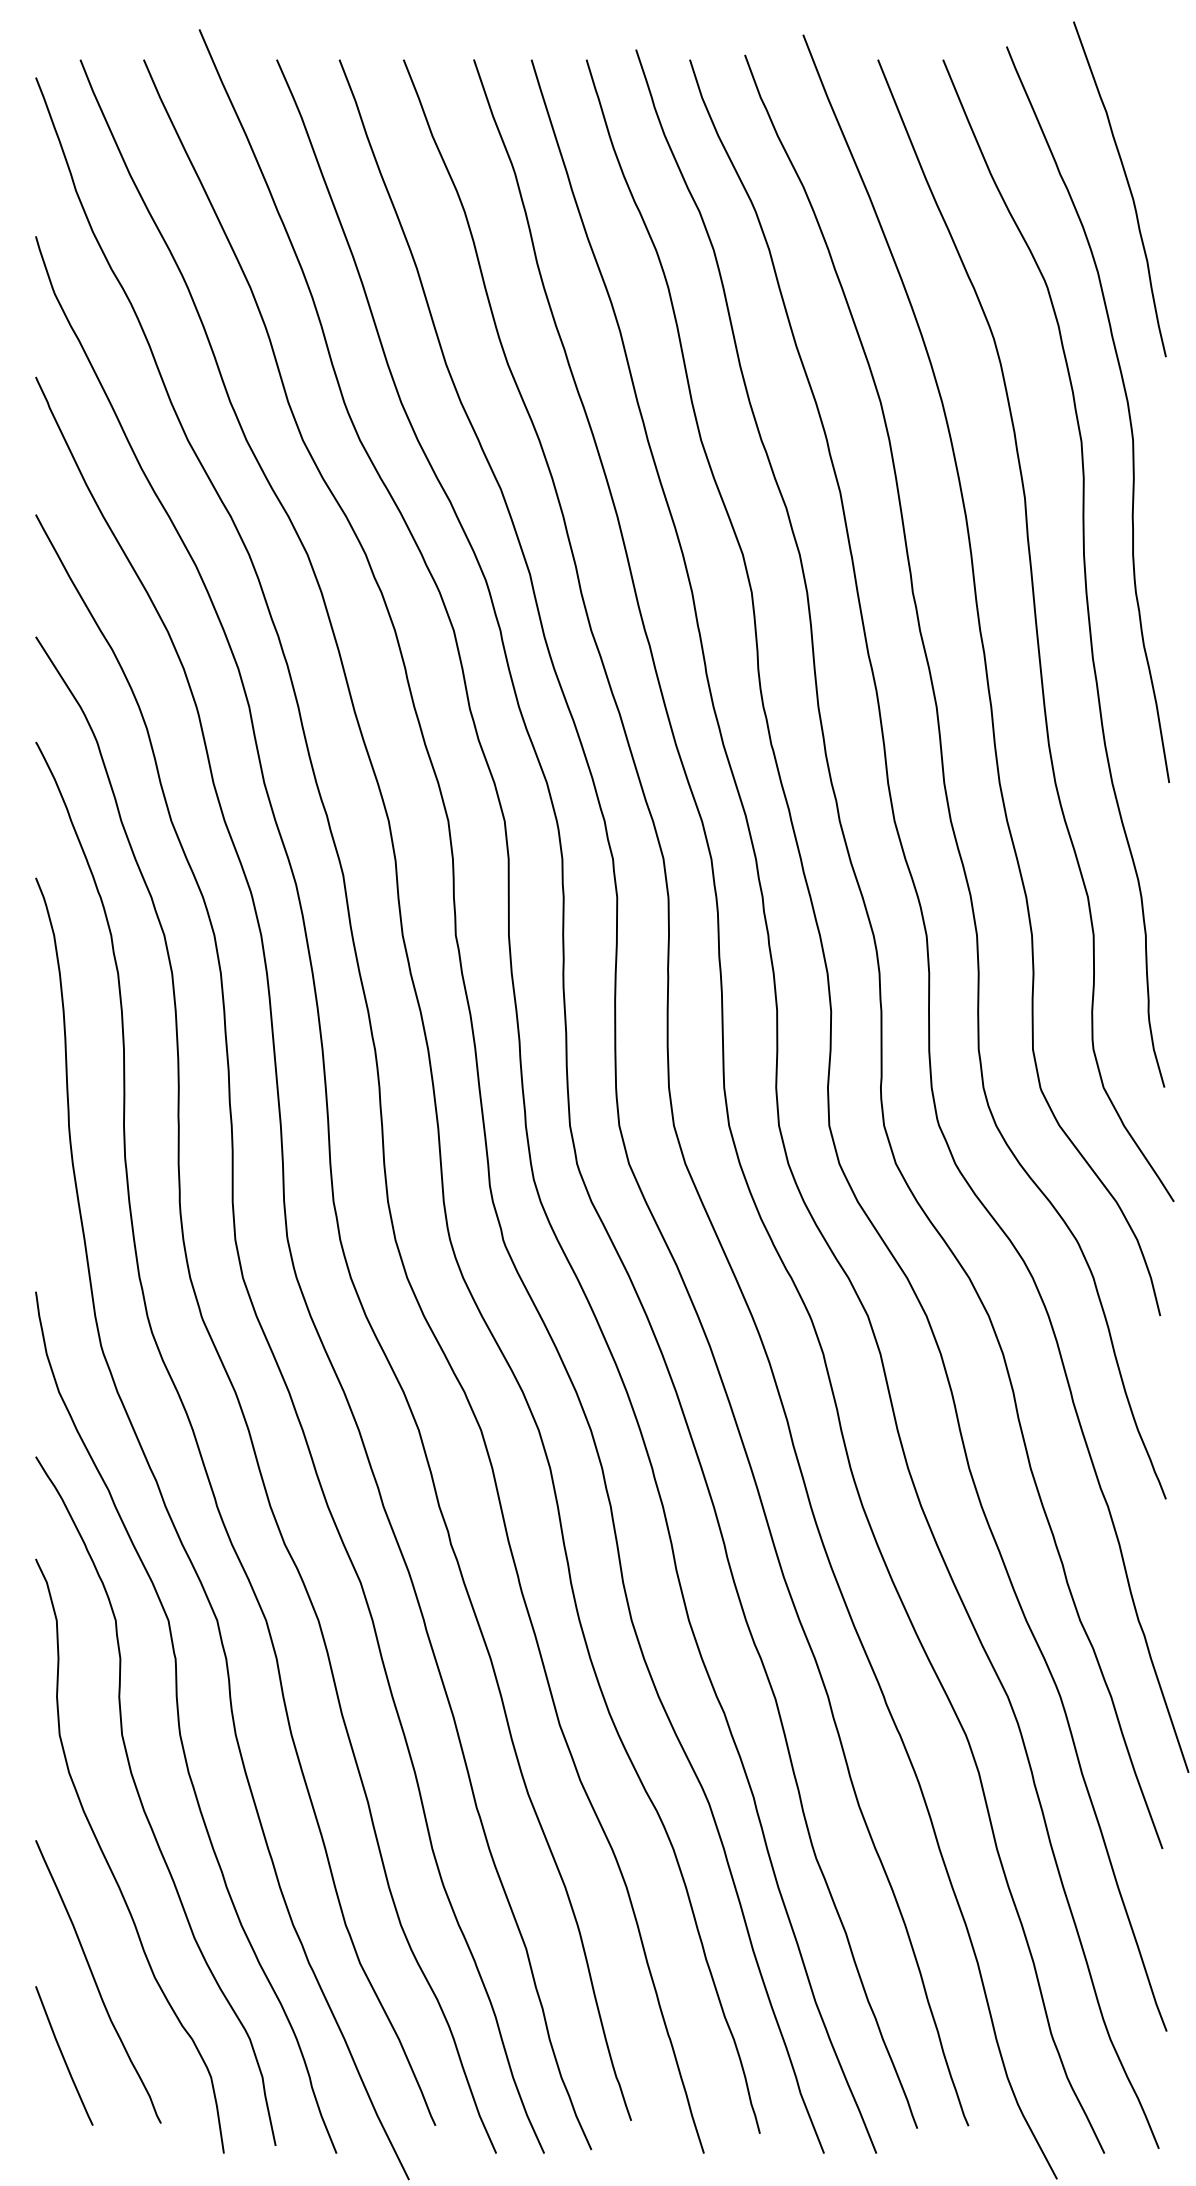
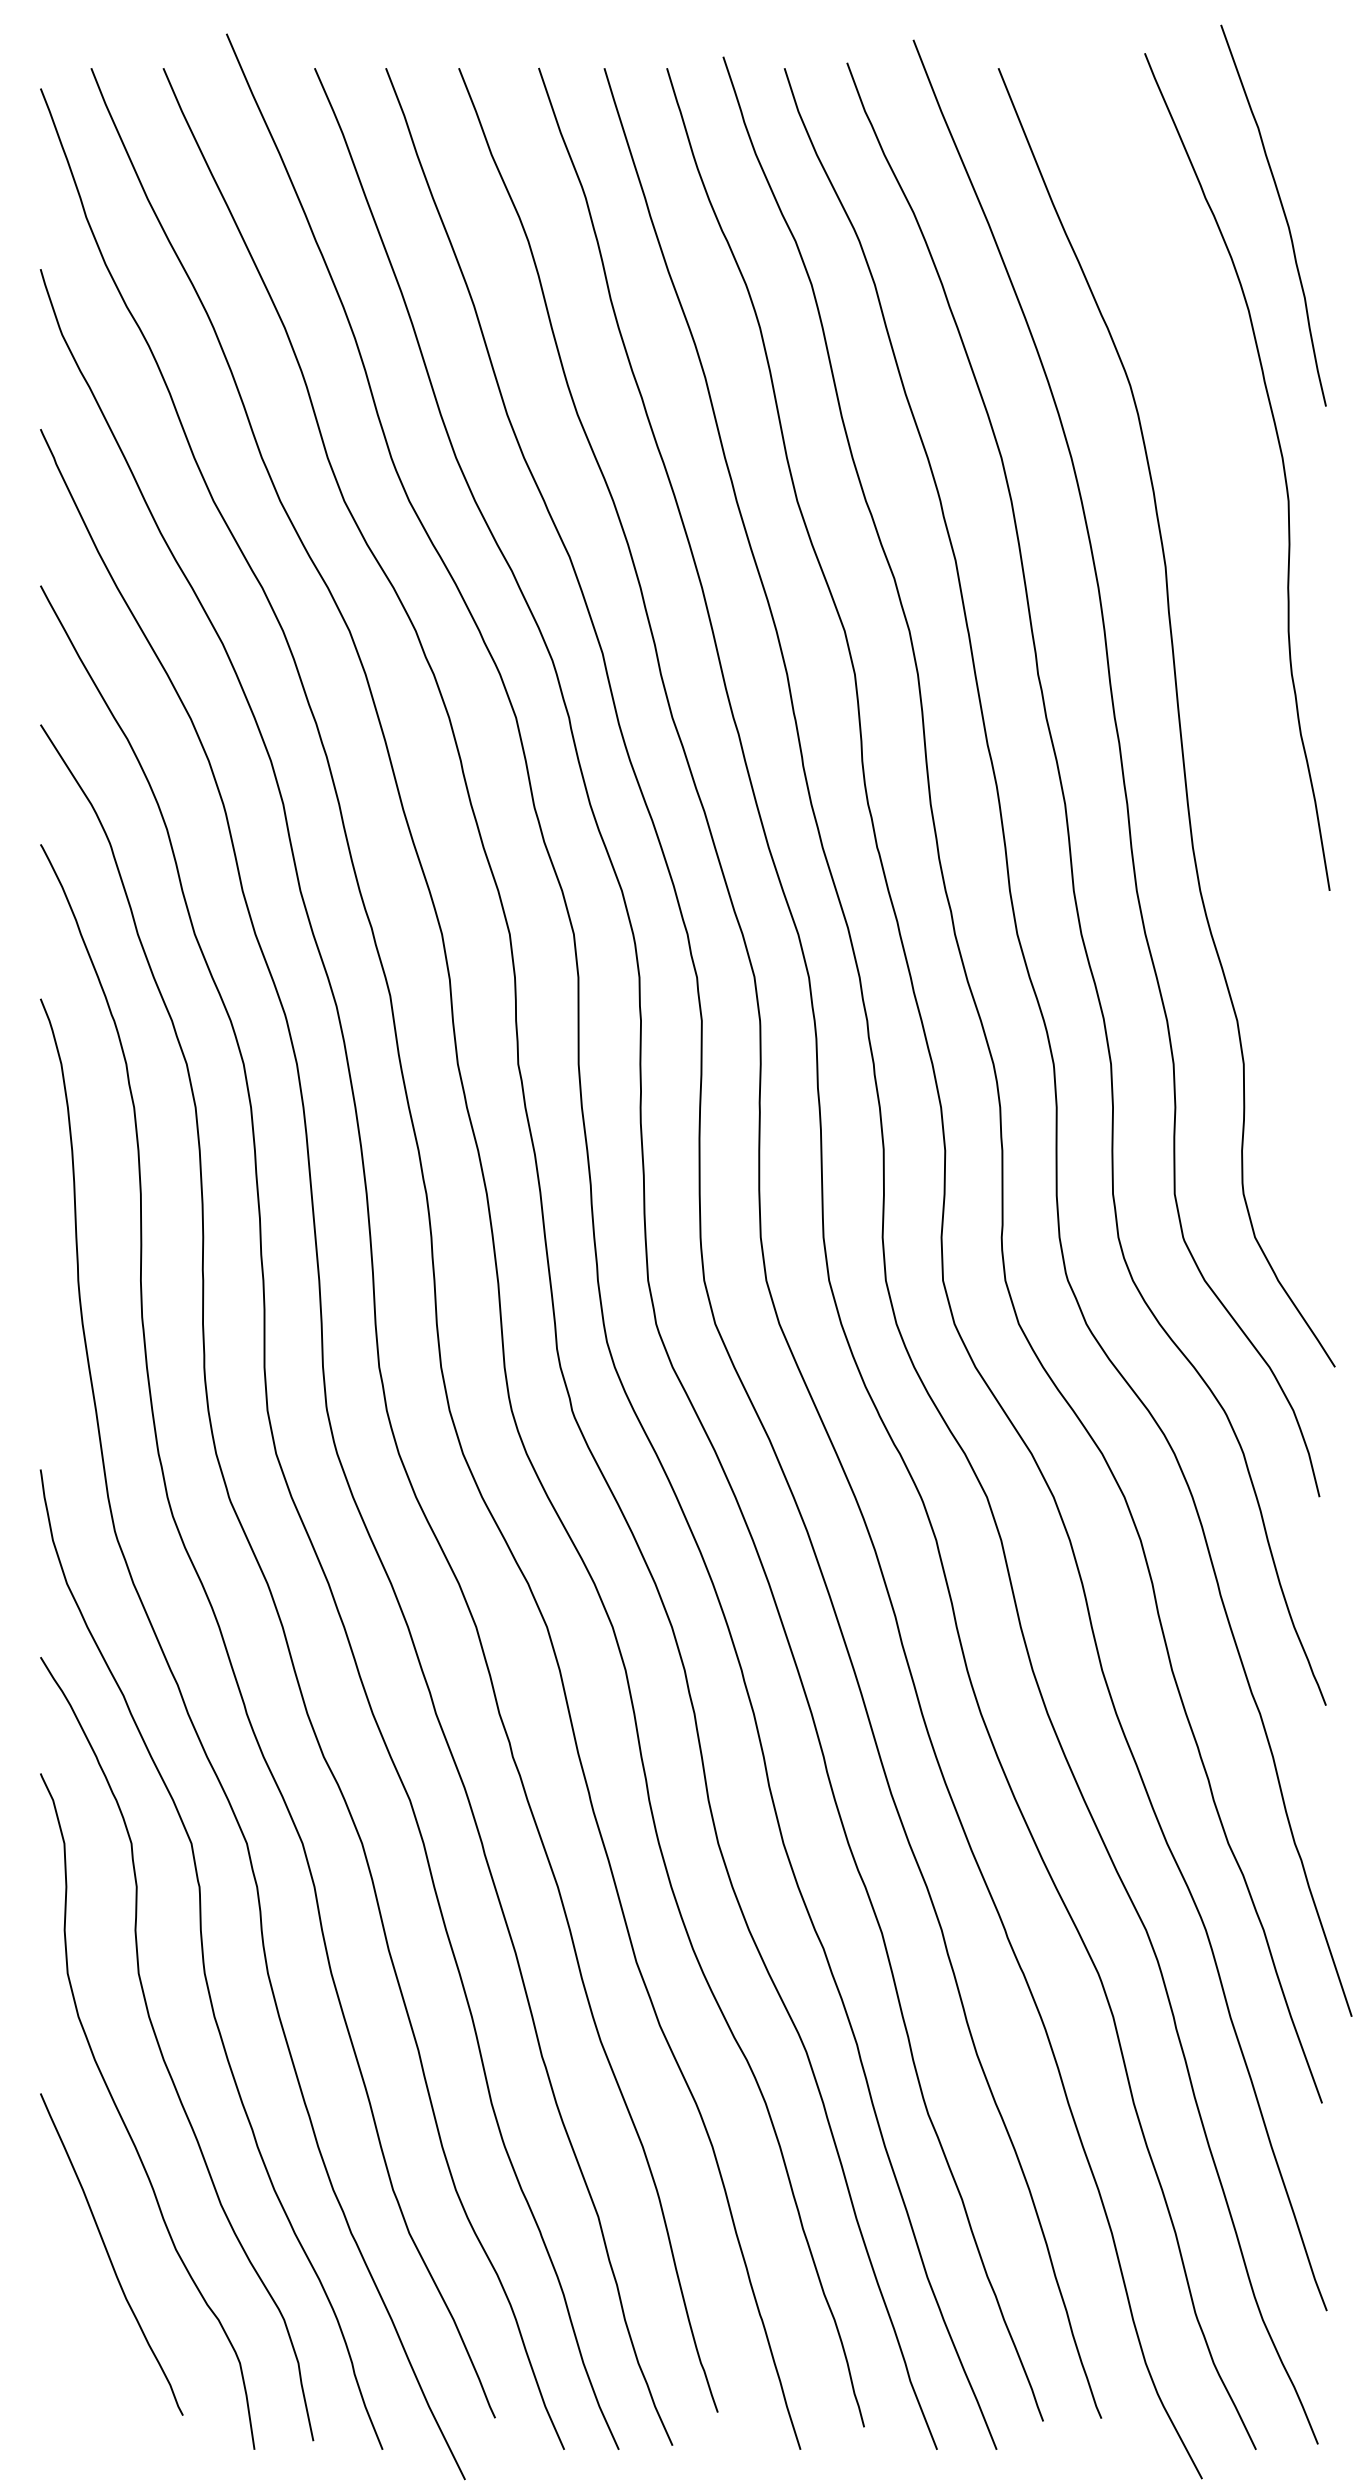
curve: (1083, 568) -> (1232, 647), removed
line: (63, 2055) -> (72, 2338), removed

